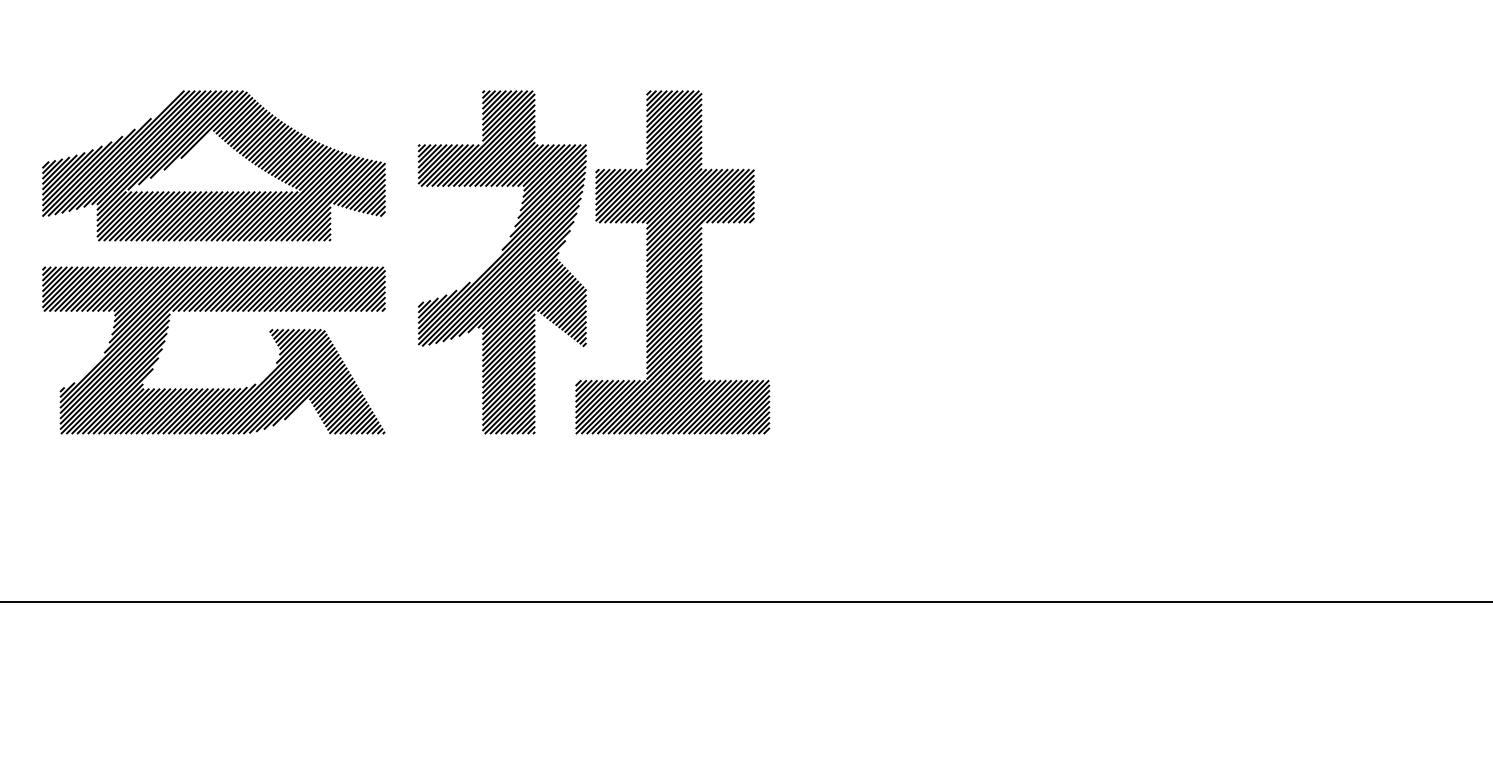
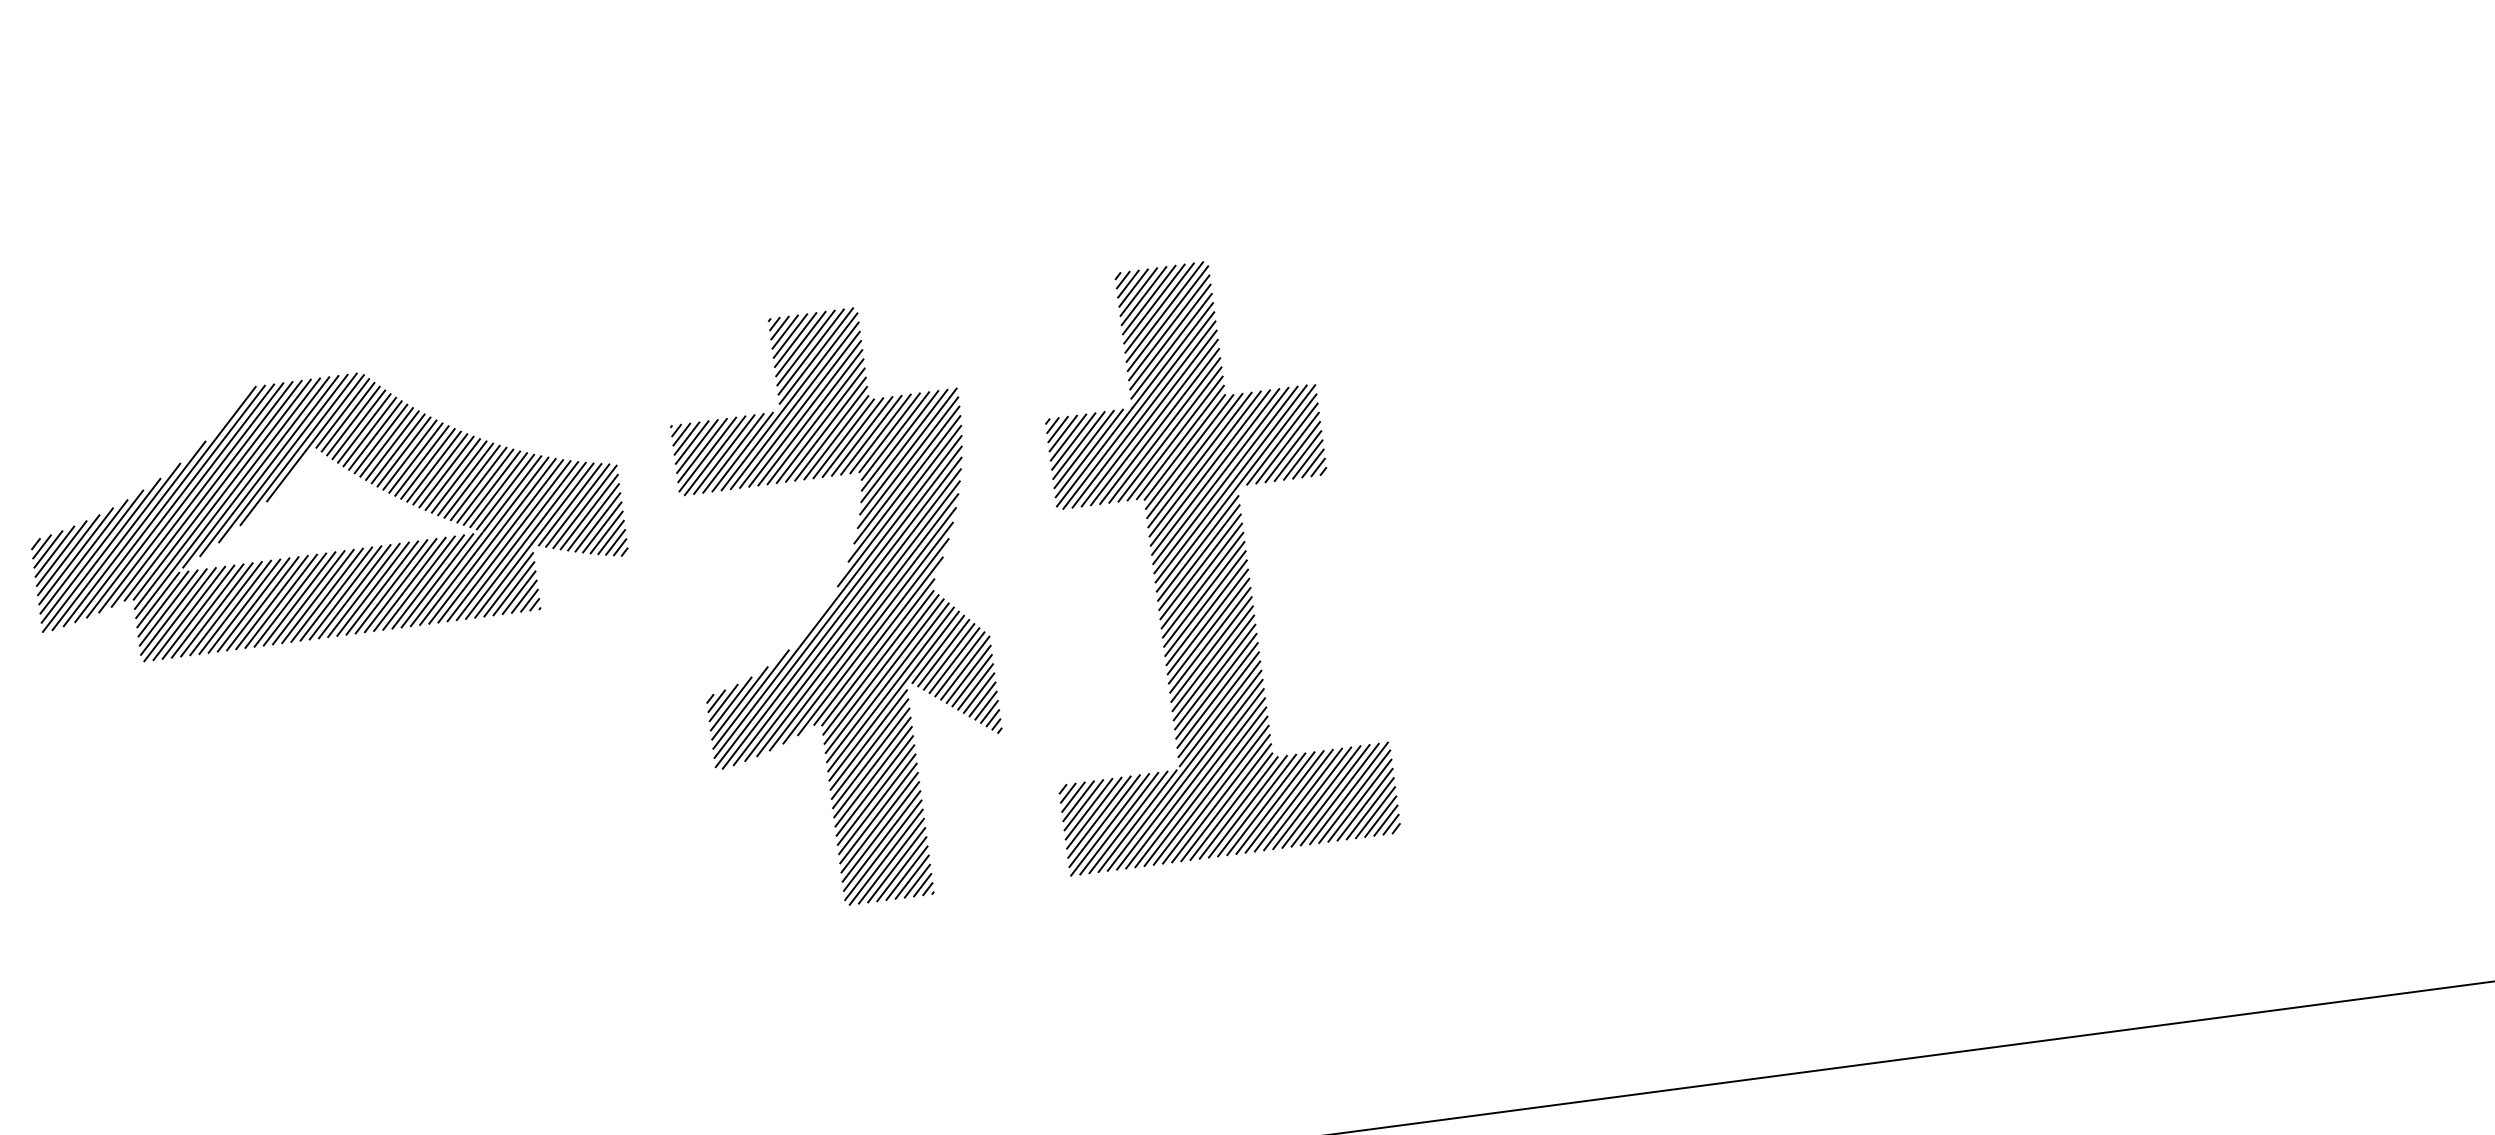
part: (672, 262) -> (1196, 561), moved
part: (213, 388) -> (373, 889), removed

